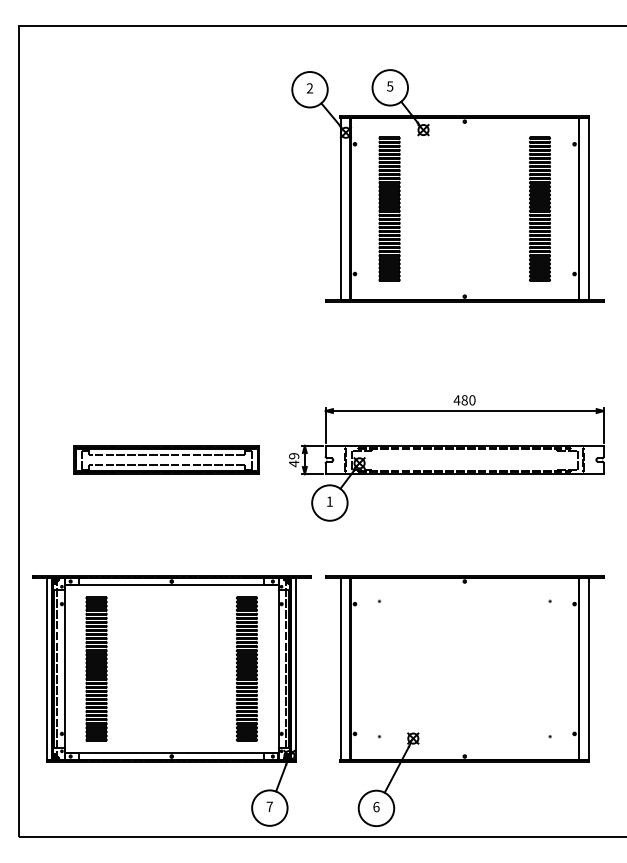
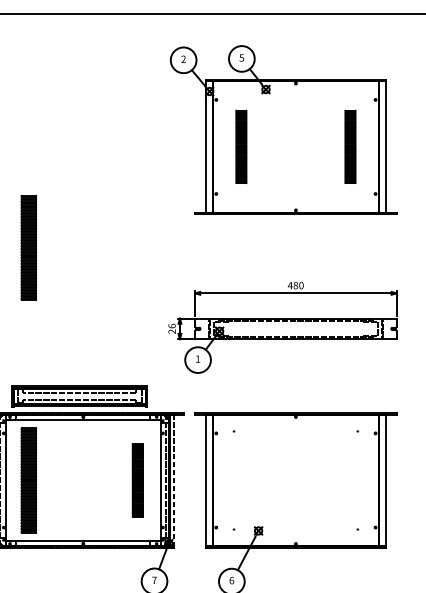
part: (389, 208) -> (241, 146), size x0.7
part: (539, 208) -> (350, 146), size x0.7
part: (96, 347) -> (28, 247), added
part: (166, 459) -> (79, 395), moved
text: (294, 460) -> (172, 329), 49 -> 26
part: (246, 668) -> (137, 480), size x0.7
line: (296, 669) -> (173, 480), solid -> dashed

